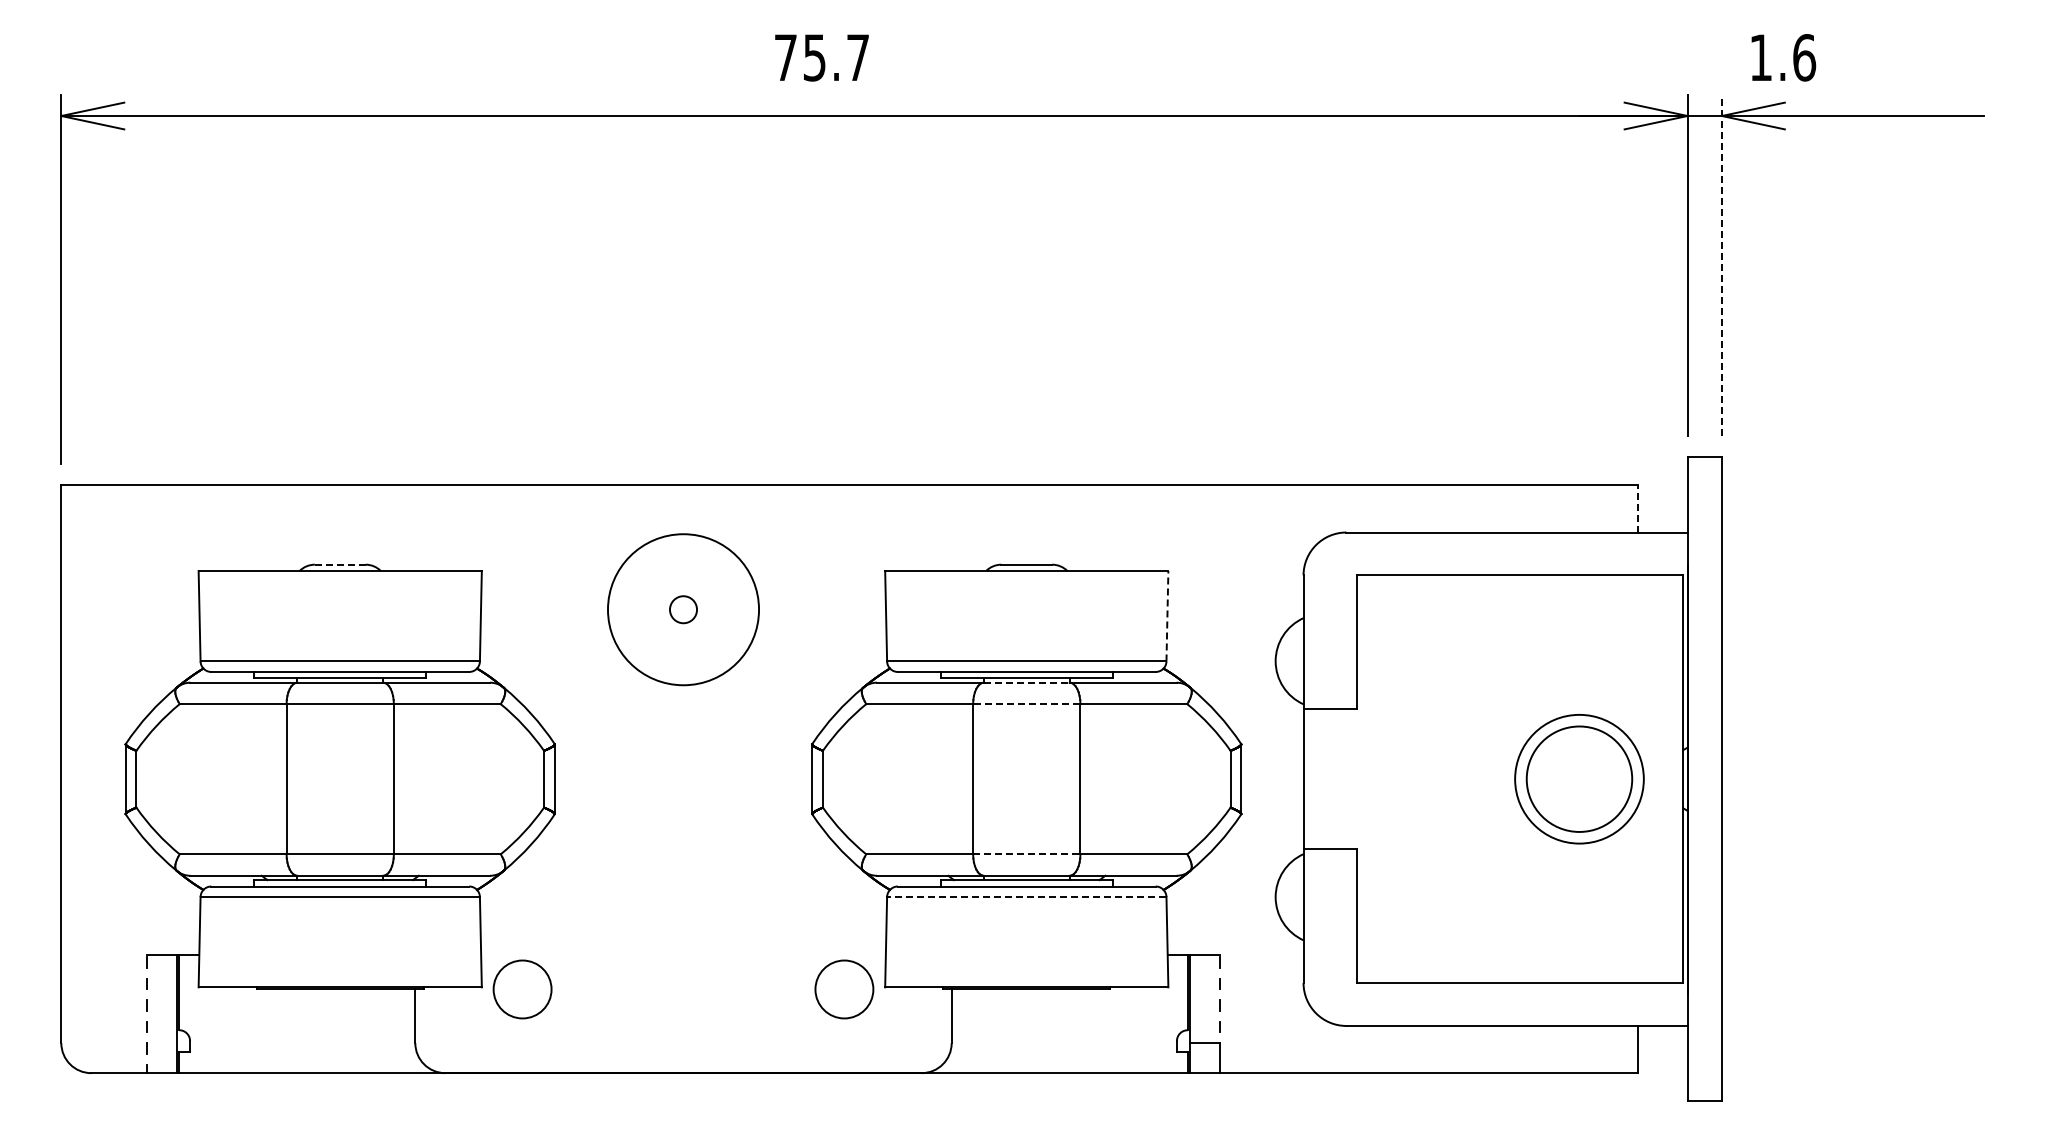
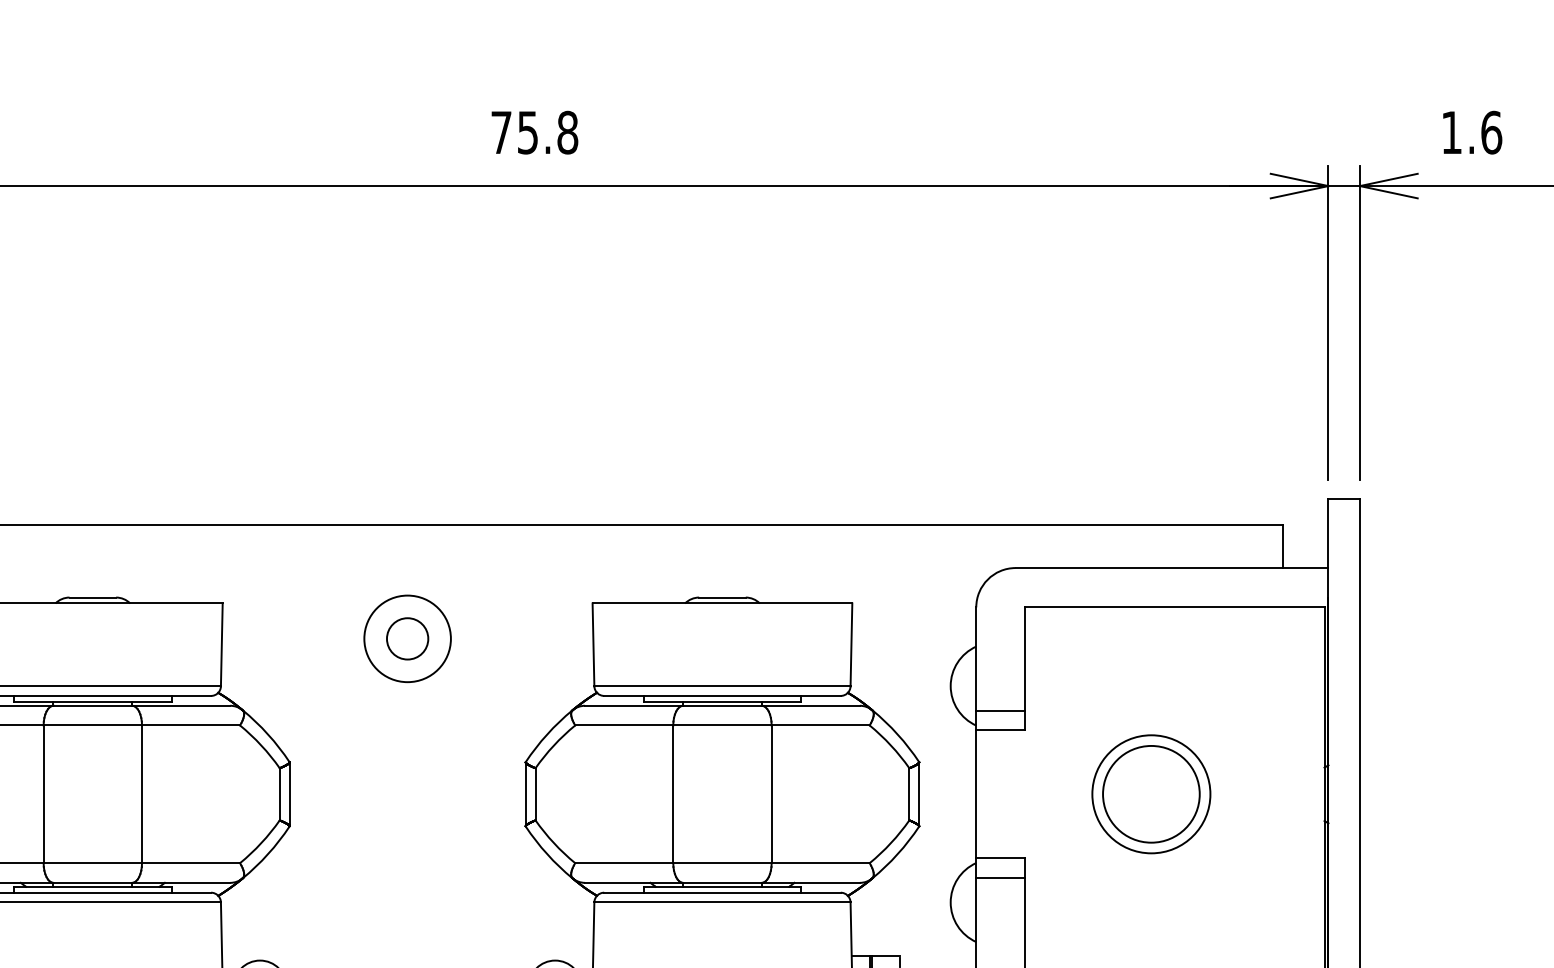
text: (857, 57) -> (567, 132), 75.7 -> 75.8
text: (1783, 57) -> (1472, 132), moved
line: (1721, 265) -> (1359, 323), dashed -> solid
line: (1638, 508) -> (1283, 546), dashed -> solid
line: (340, 564) -> (93, 597), dashed -> solid
circle: (683, 609) -> (407, 638), size x0.62
circle: (683, 609) -> (407, 638), size x1.67
line: (1167, 615) -> (851, 644), dashed -> solid
line: (1026, 682) -> (722, 705), dashed -> solid
line: (1330, 687) -> (1001, 710), added
line: (1026, 704) -> (722, 725), dashed -> solid
part: (1579, 779) -> (1151, 794), moved
line: (1026, 854) -> (722, 863), dashed -> solid
line: (1330, 870) -> (1001, 878), added
line: (1026, 897) -> (722, 902), dashed -> solid

